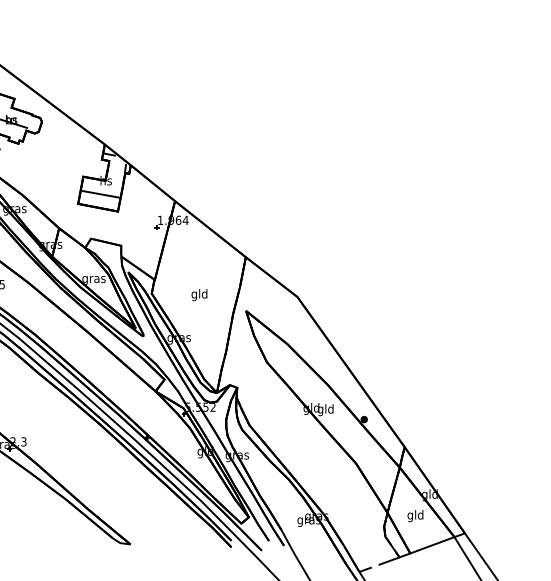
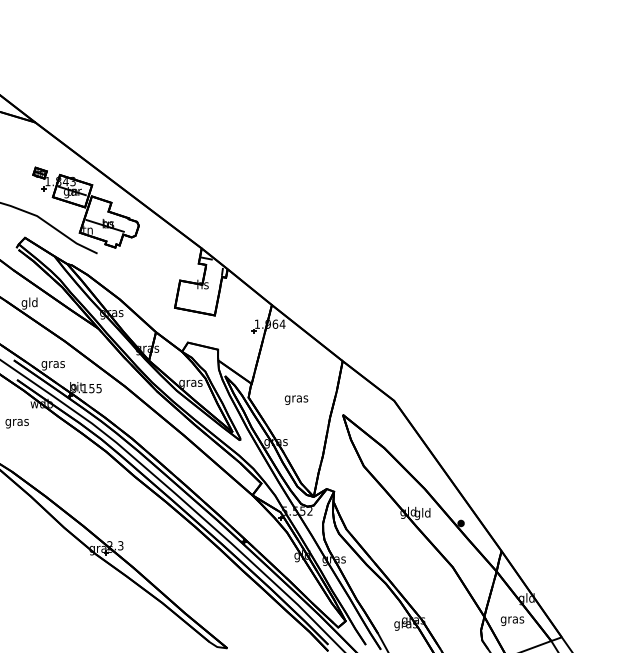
line: (100, 193) -> (197, 297), removed
text: (199, 294) -> (296, 398), gld -> gras
text: (415, 515) -> (512, 619), gld -> gras

